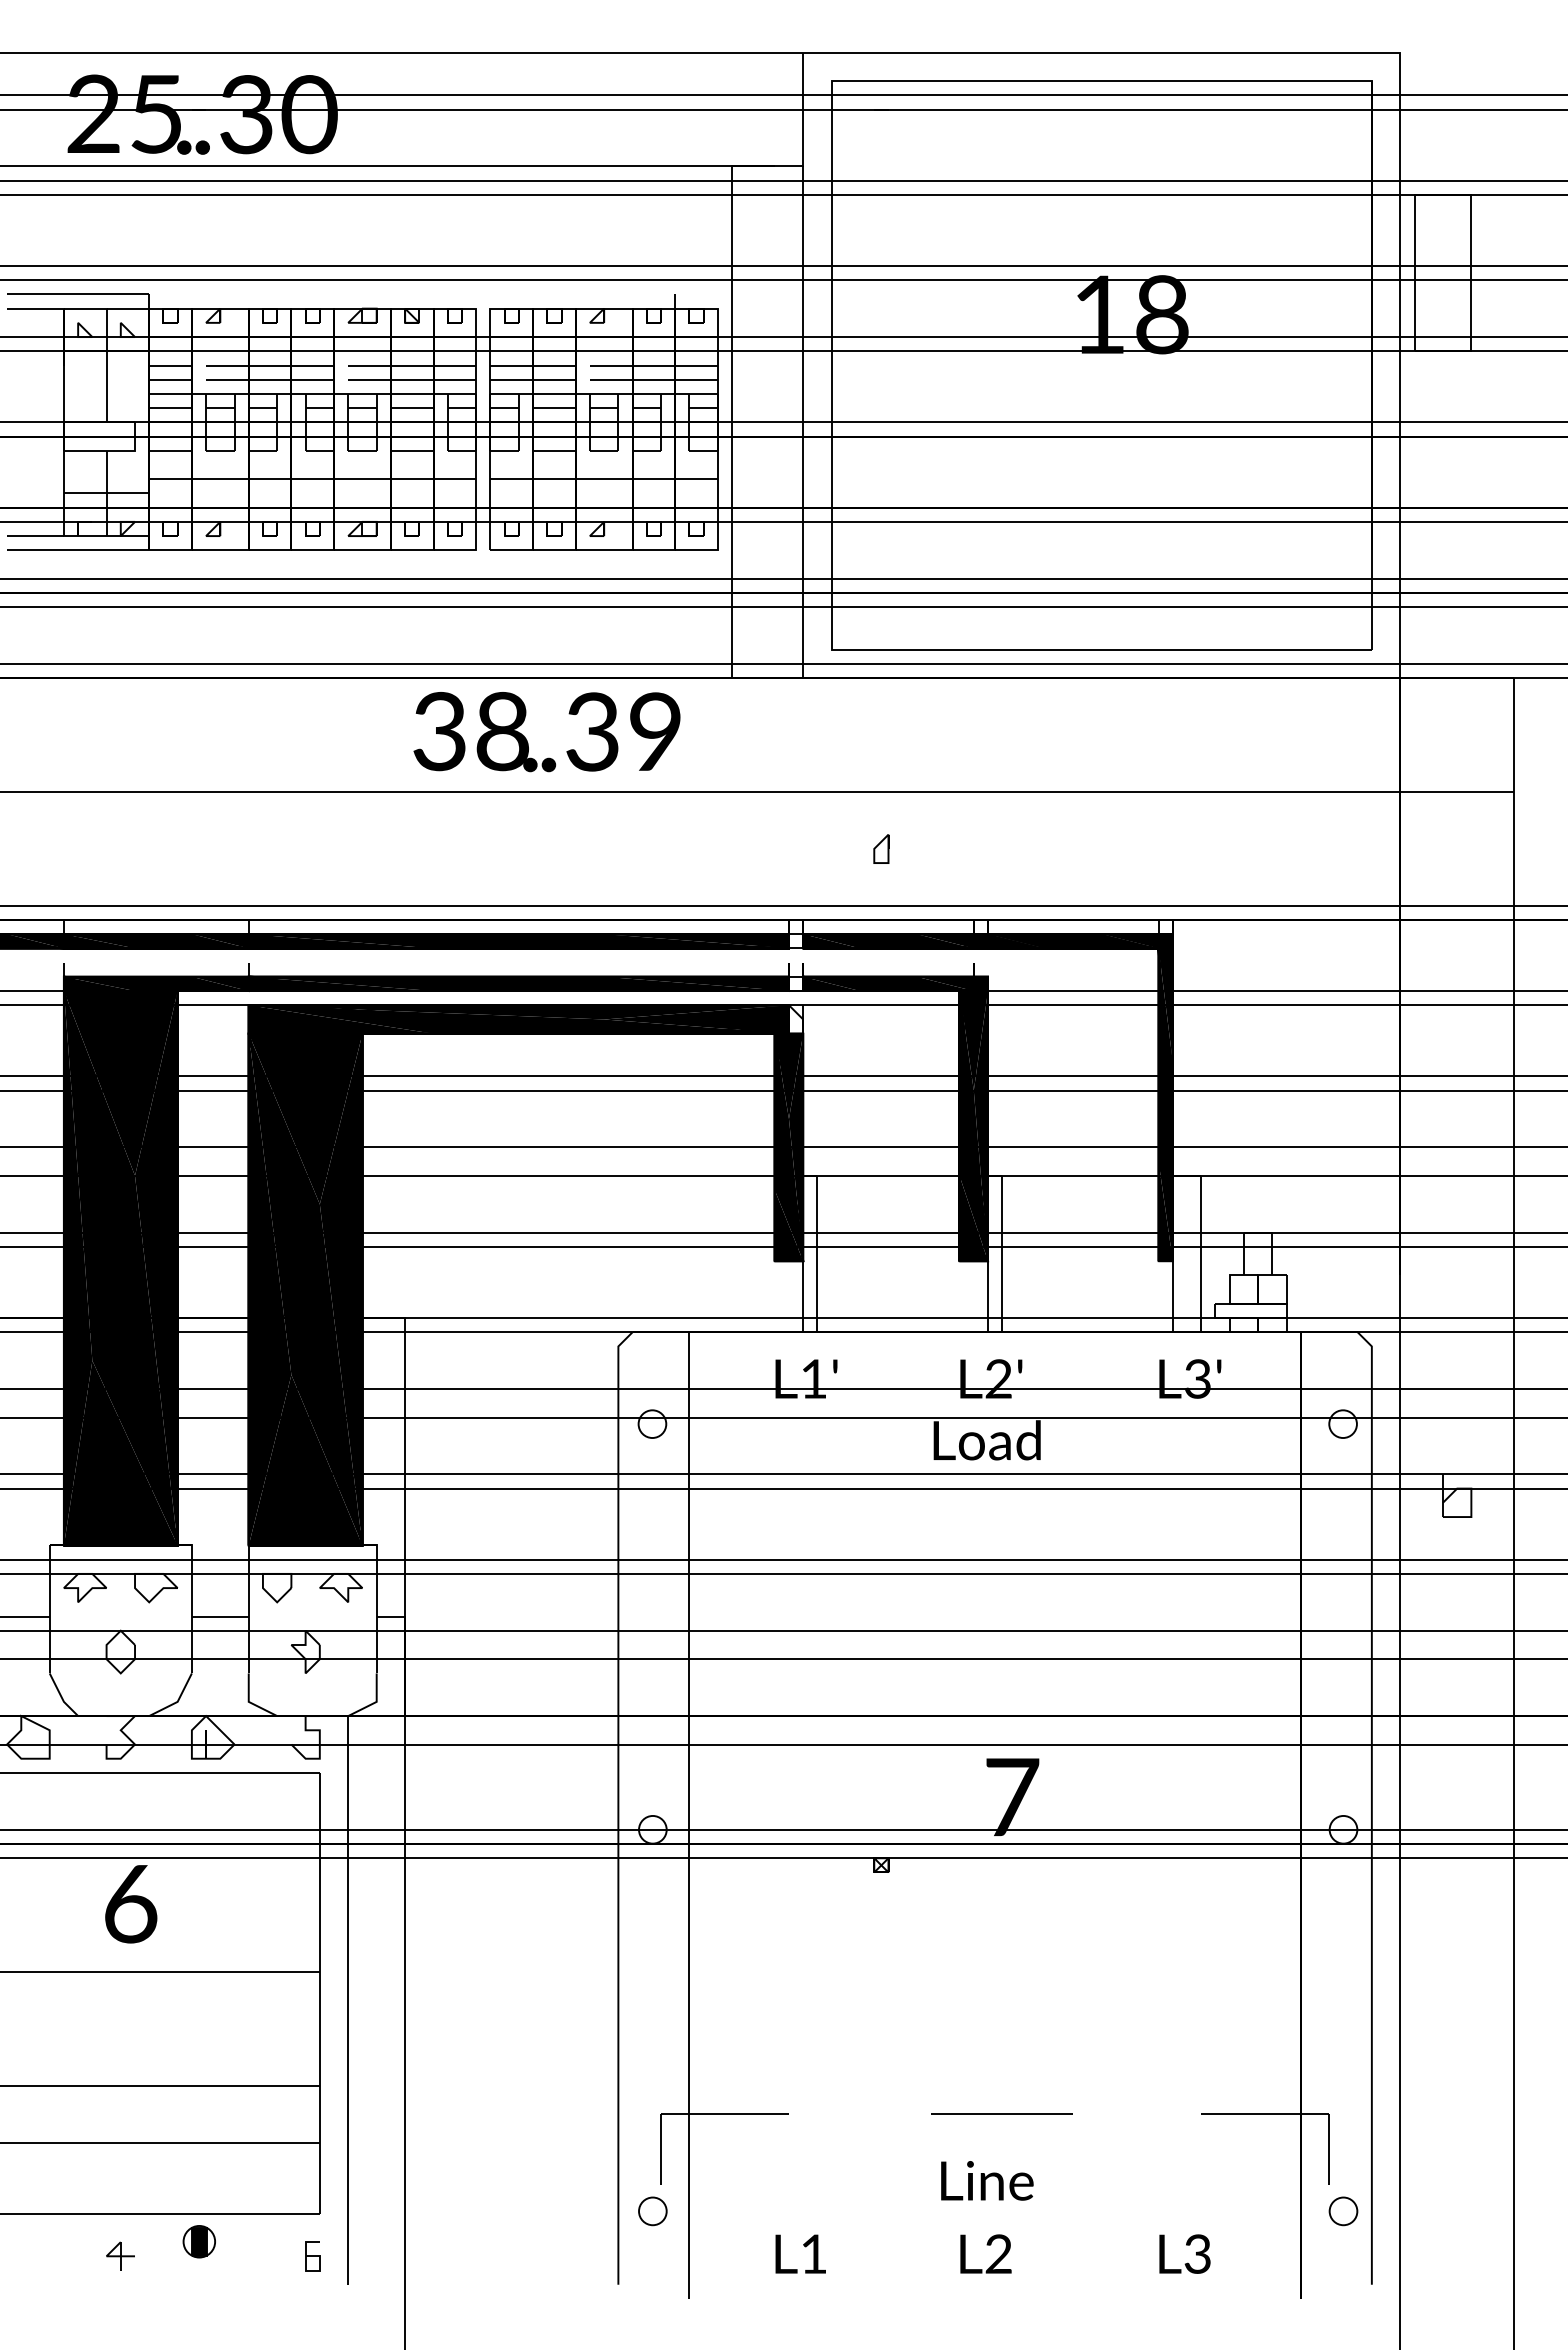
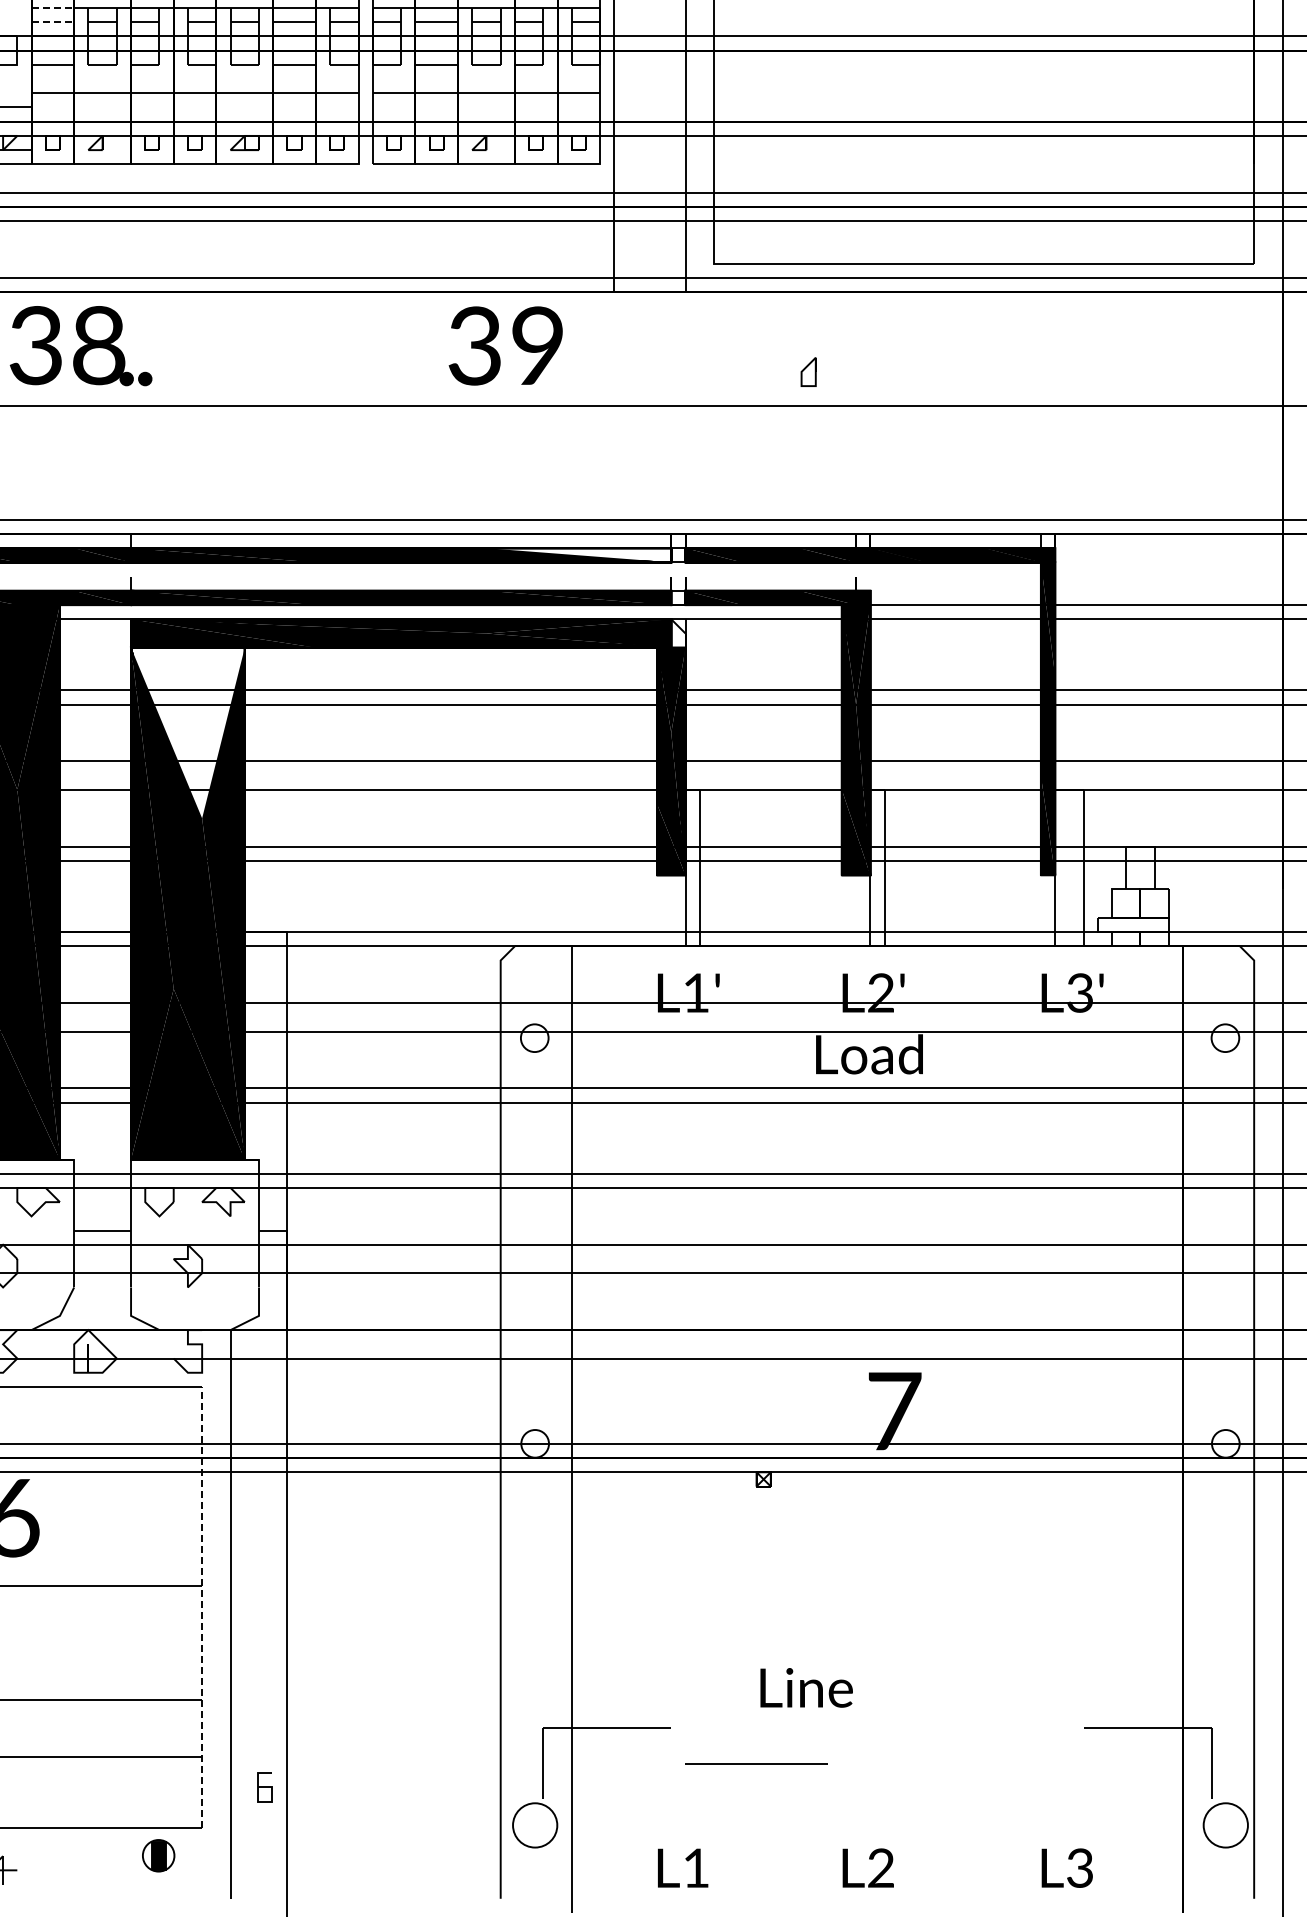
line: (171, 393) -> (53, 7), solid -> dashed
line: (171, 408) -> (53, 22), solid -> dashed
part: (484, 732) -> (80, 346), moved
part: (881, 848) -> (808, 371), moved
fill: (696, 941) -> (578, 555), removed
fill: (305, 1118) -> (187, 732), removed
line: (319, 1992) -> (201, 1606), solid -> dashed
line: (1001, 2113) -> (755, 1763), moved
text: (987, 2180) -> (806, 1687), moved
circle: (652, 2211) -> (534, 1825), size x1.6
circle: (1343, 2211) -> (1225, 1825), size x1.6
part: (198, 2241) -> (157, 1855), moved
curve: (312, 2256) -> (264, 1787), moved

